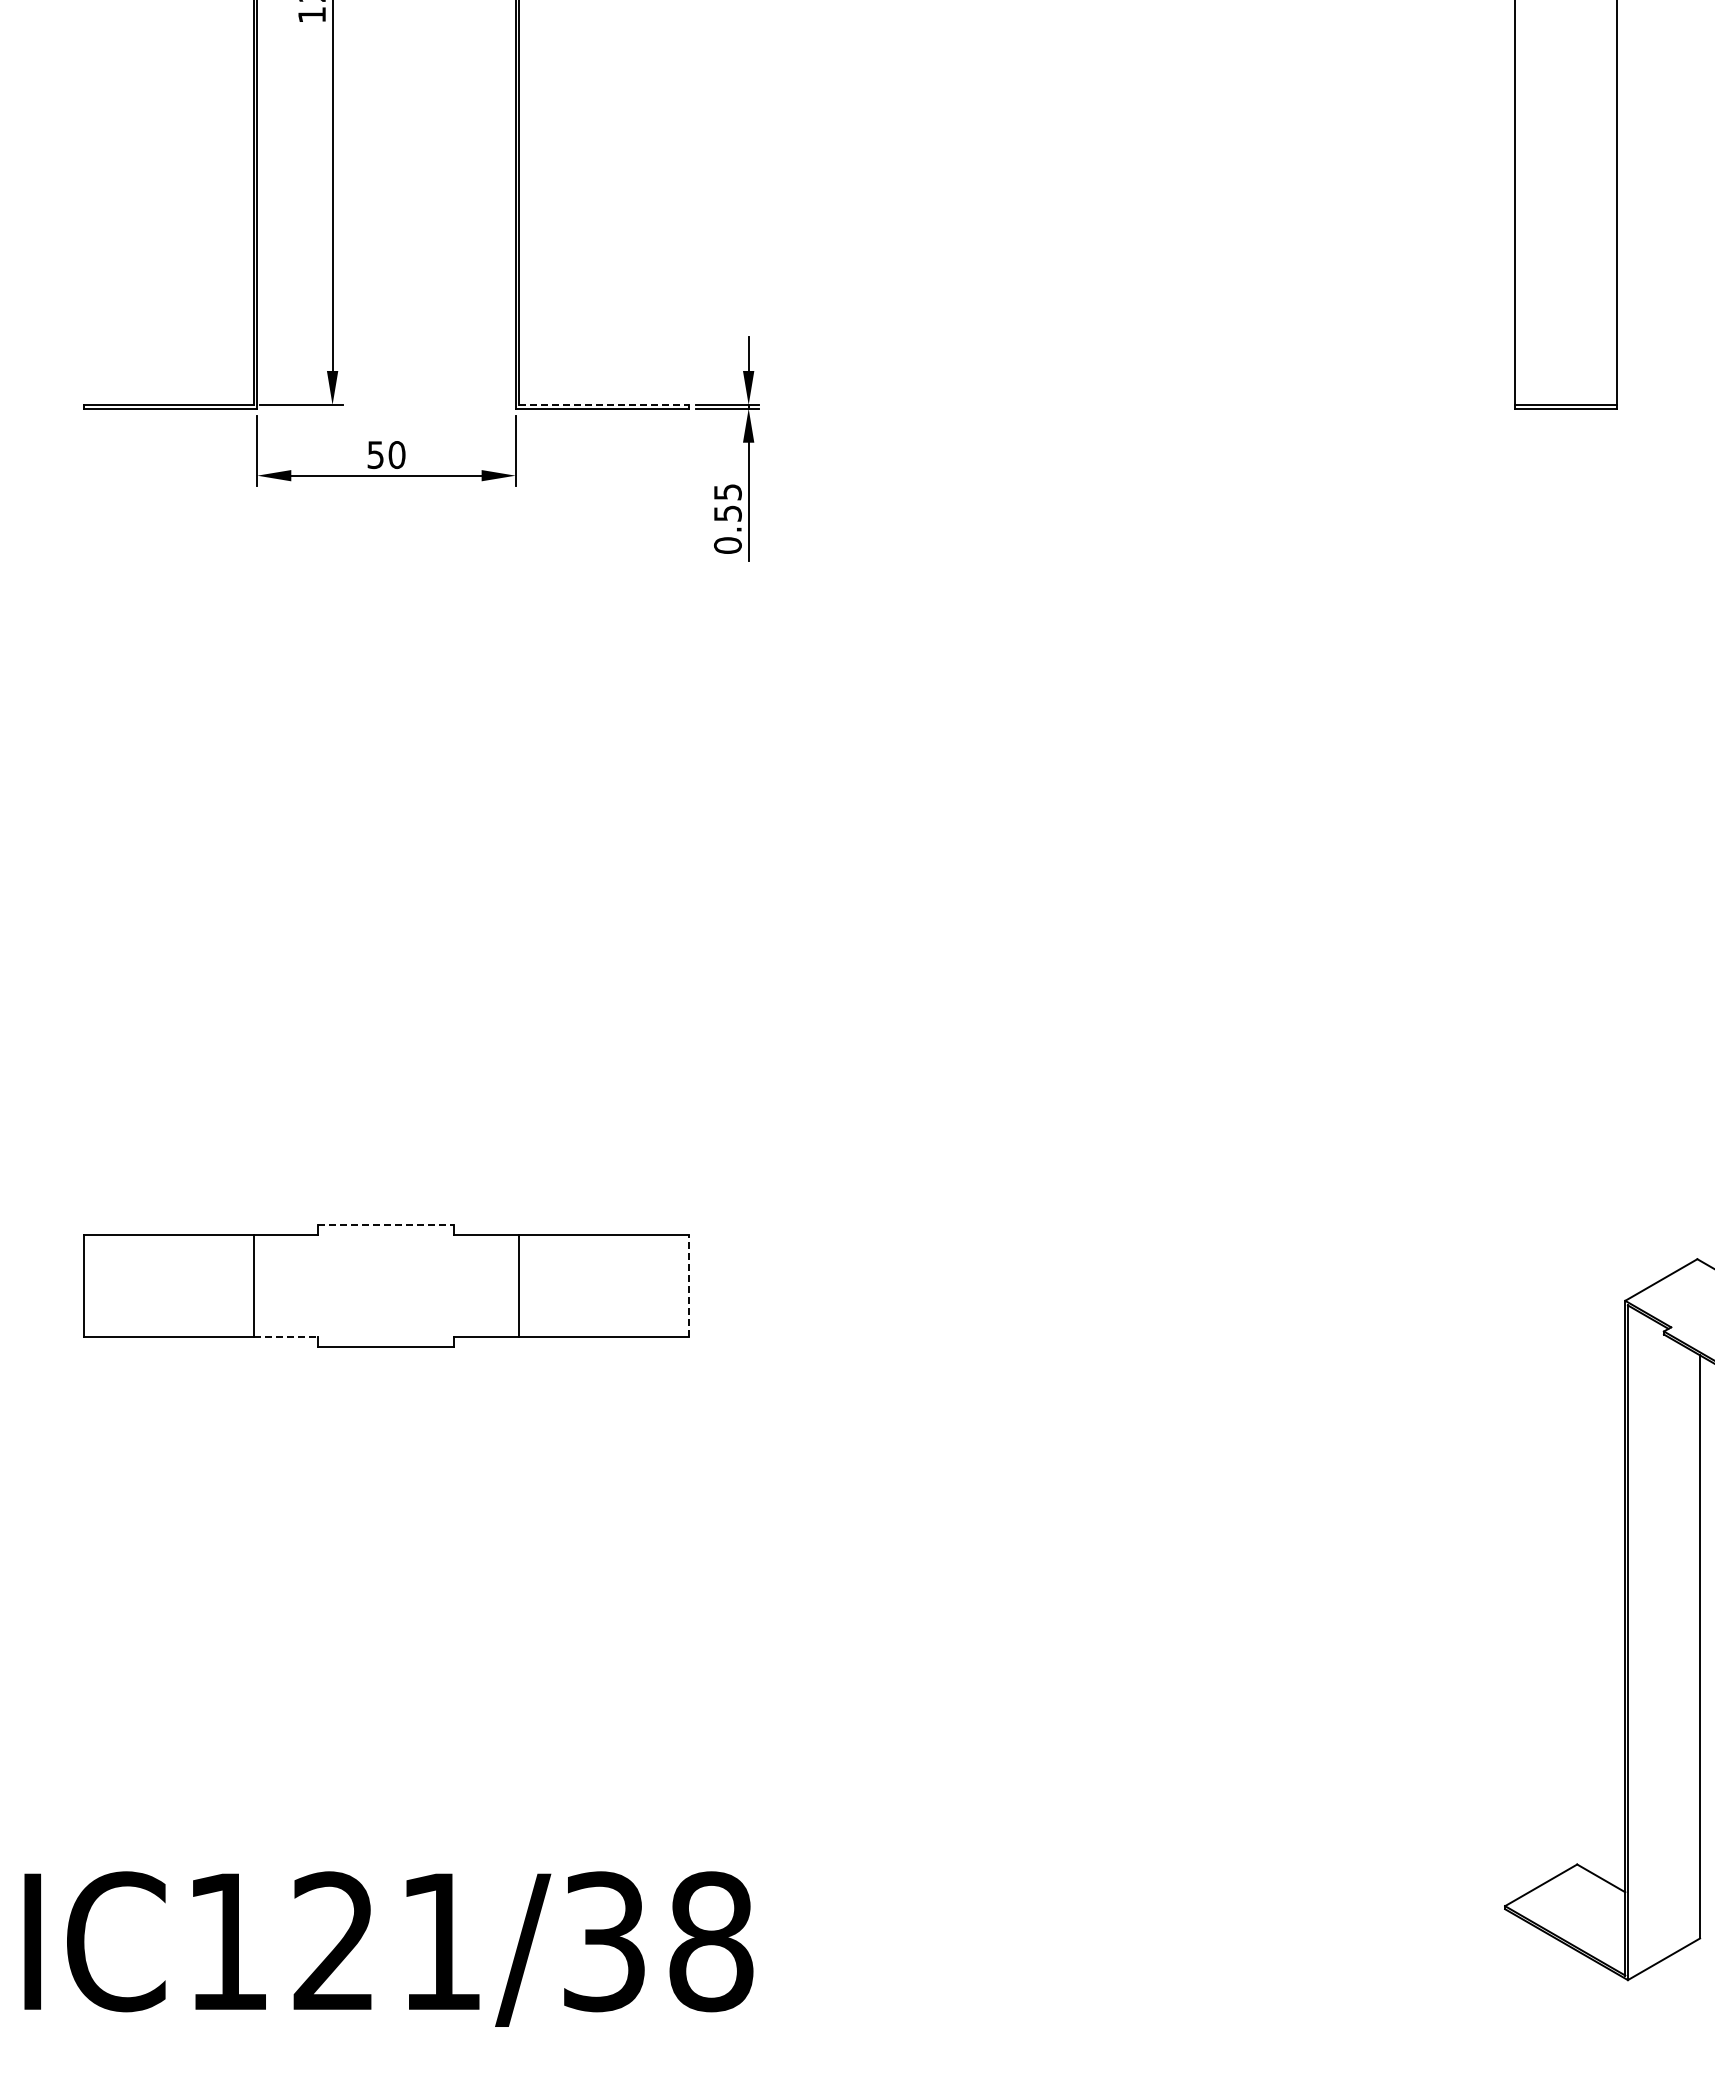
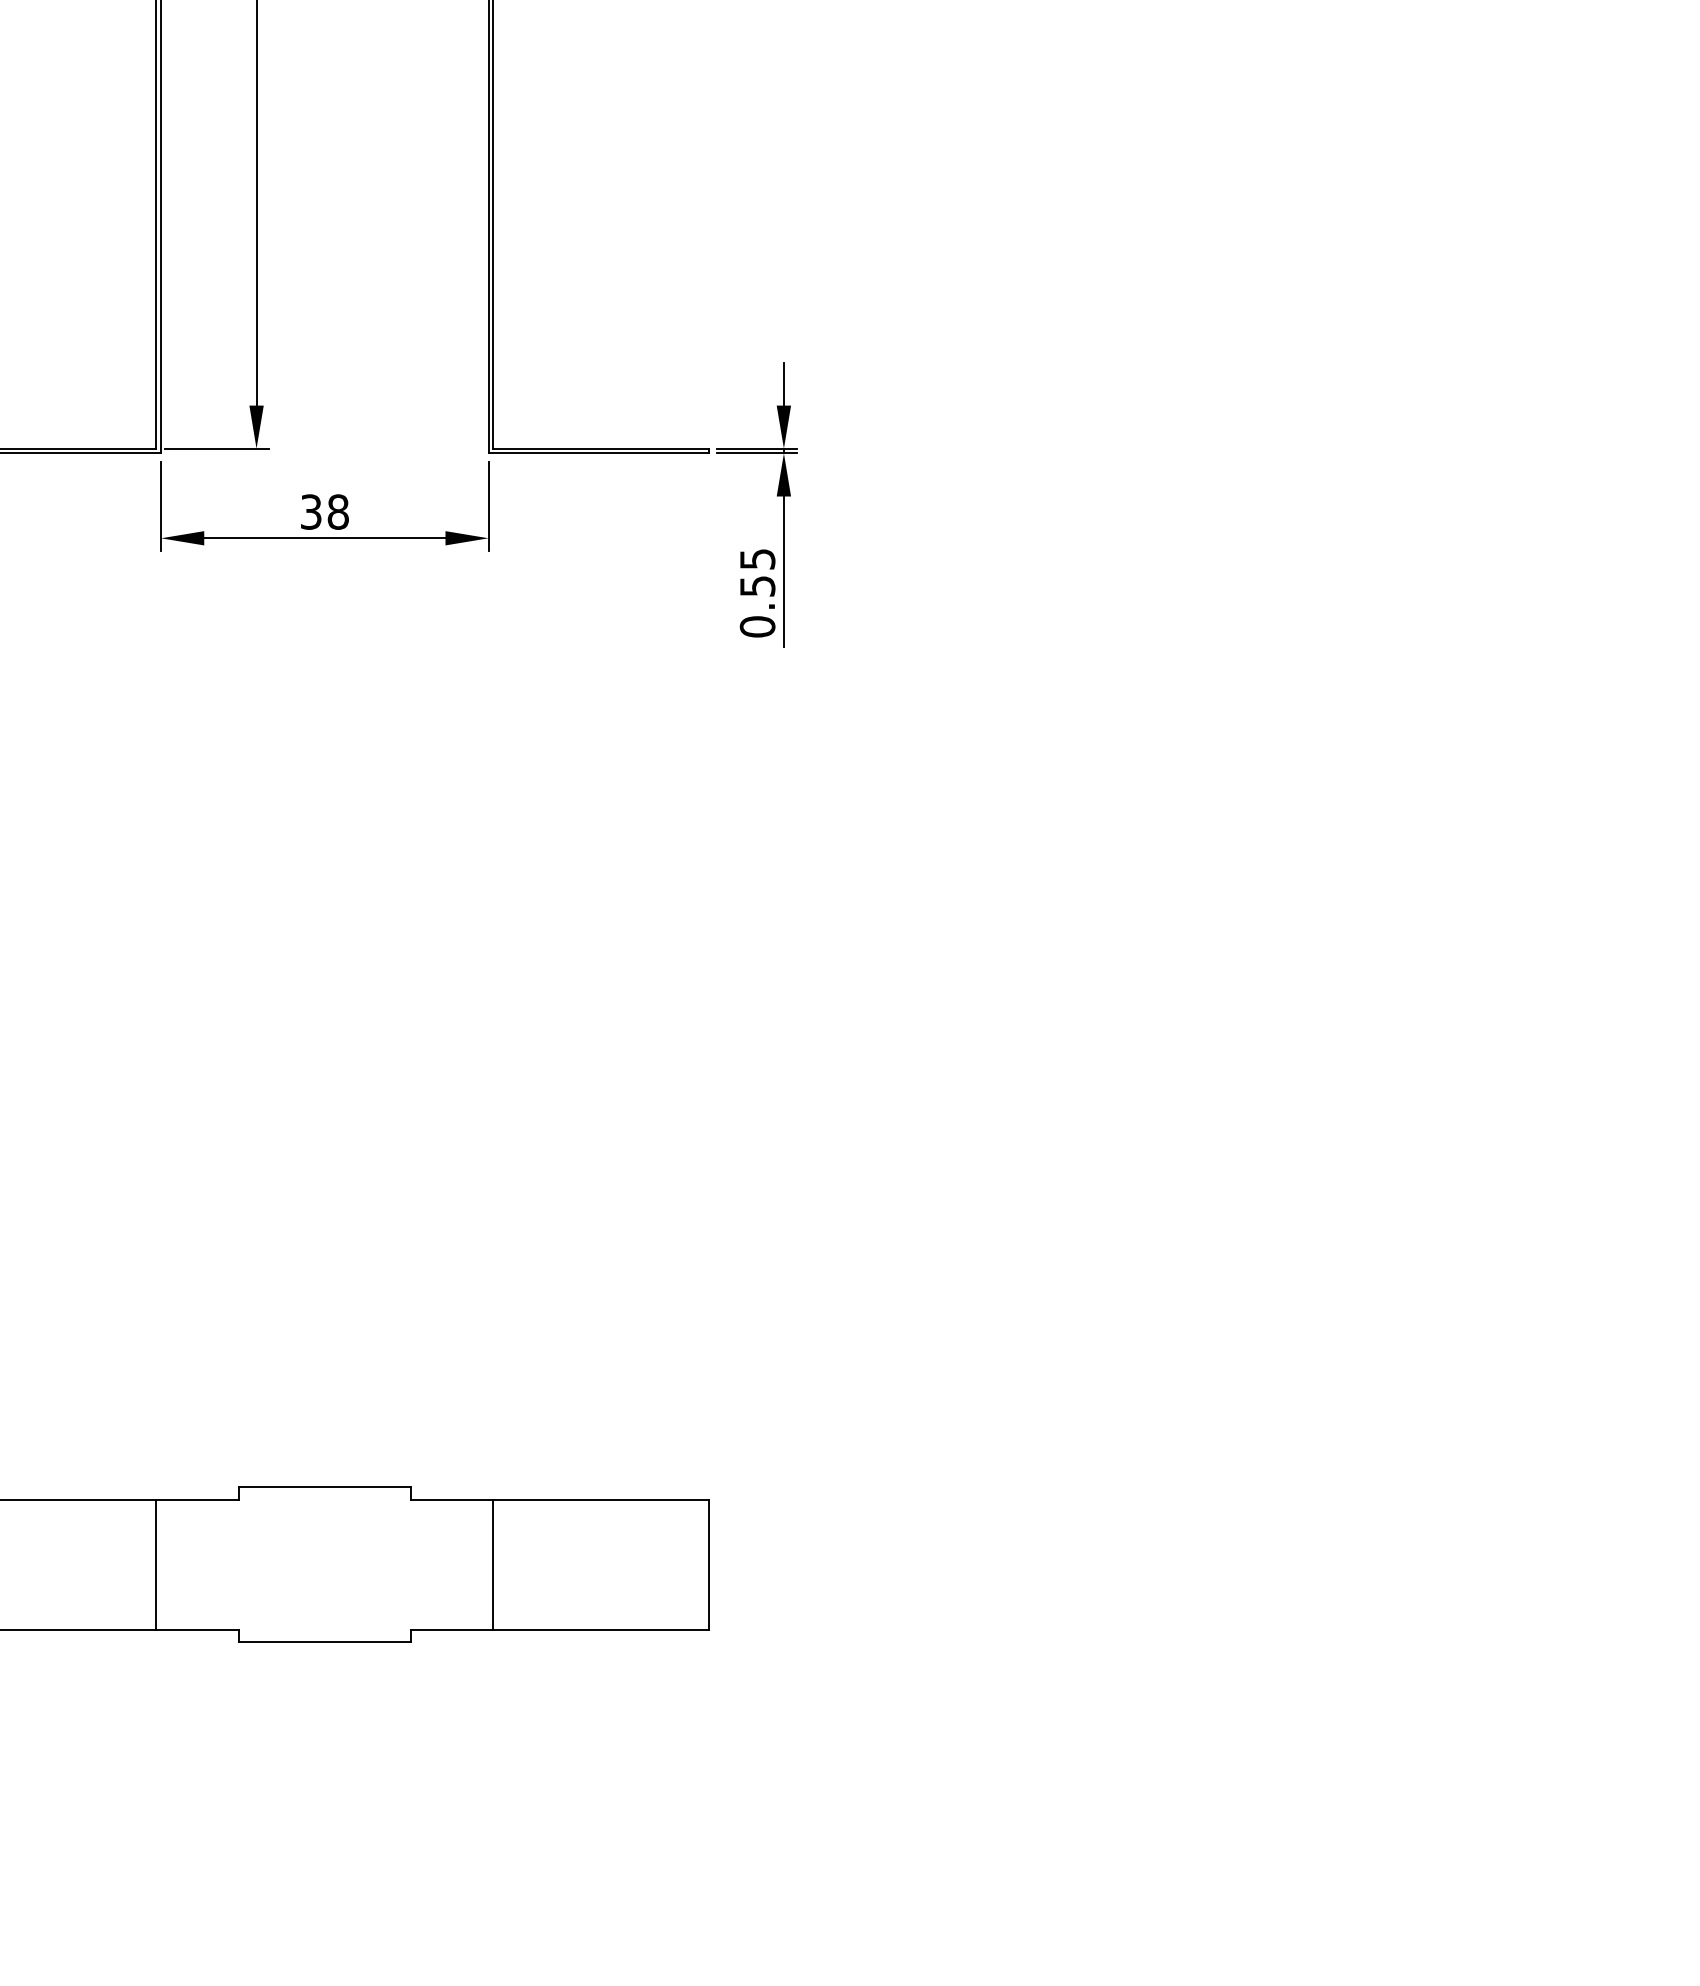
line: (604, 404) -> (601, 448), dashed -> solid
text: (386, 454) -> (324, 511), 50 -> 38
line: (386, 1224) -> (324, 1487), dashed -> solid
line: (689, 1285) -> (708, 1564), dashed -> solid
line: (286, 1336) -> (198, 1629), dashed -> solid

